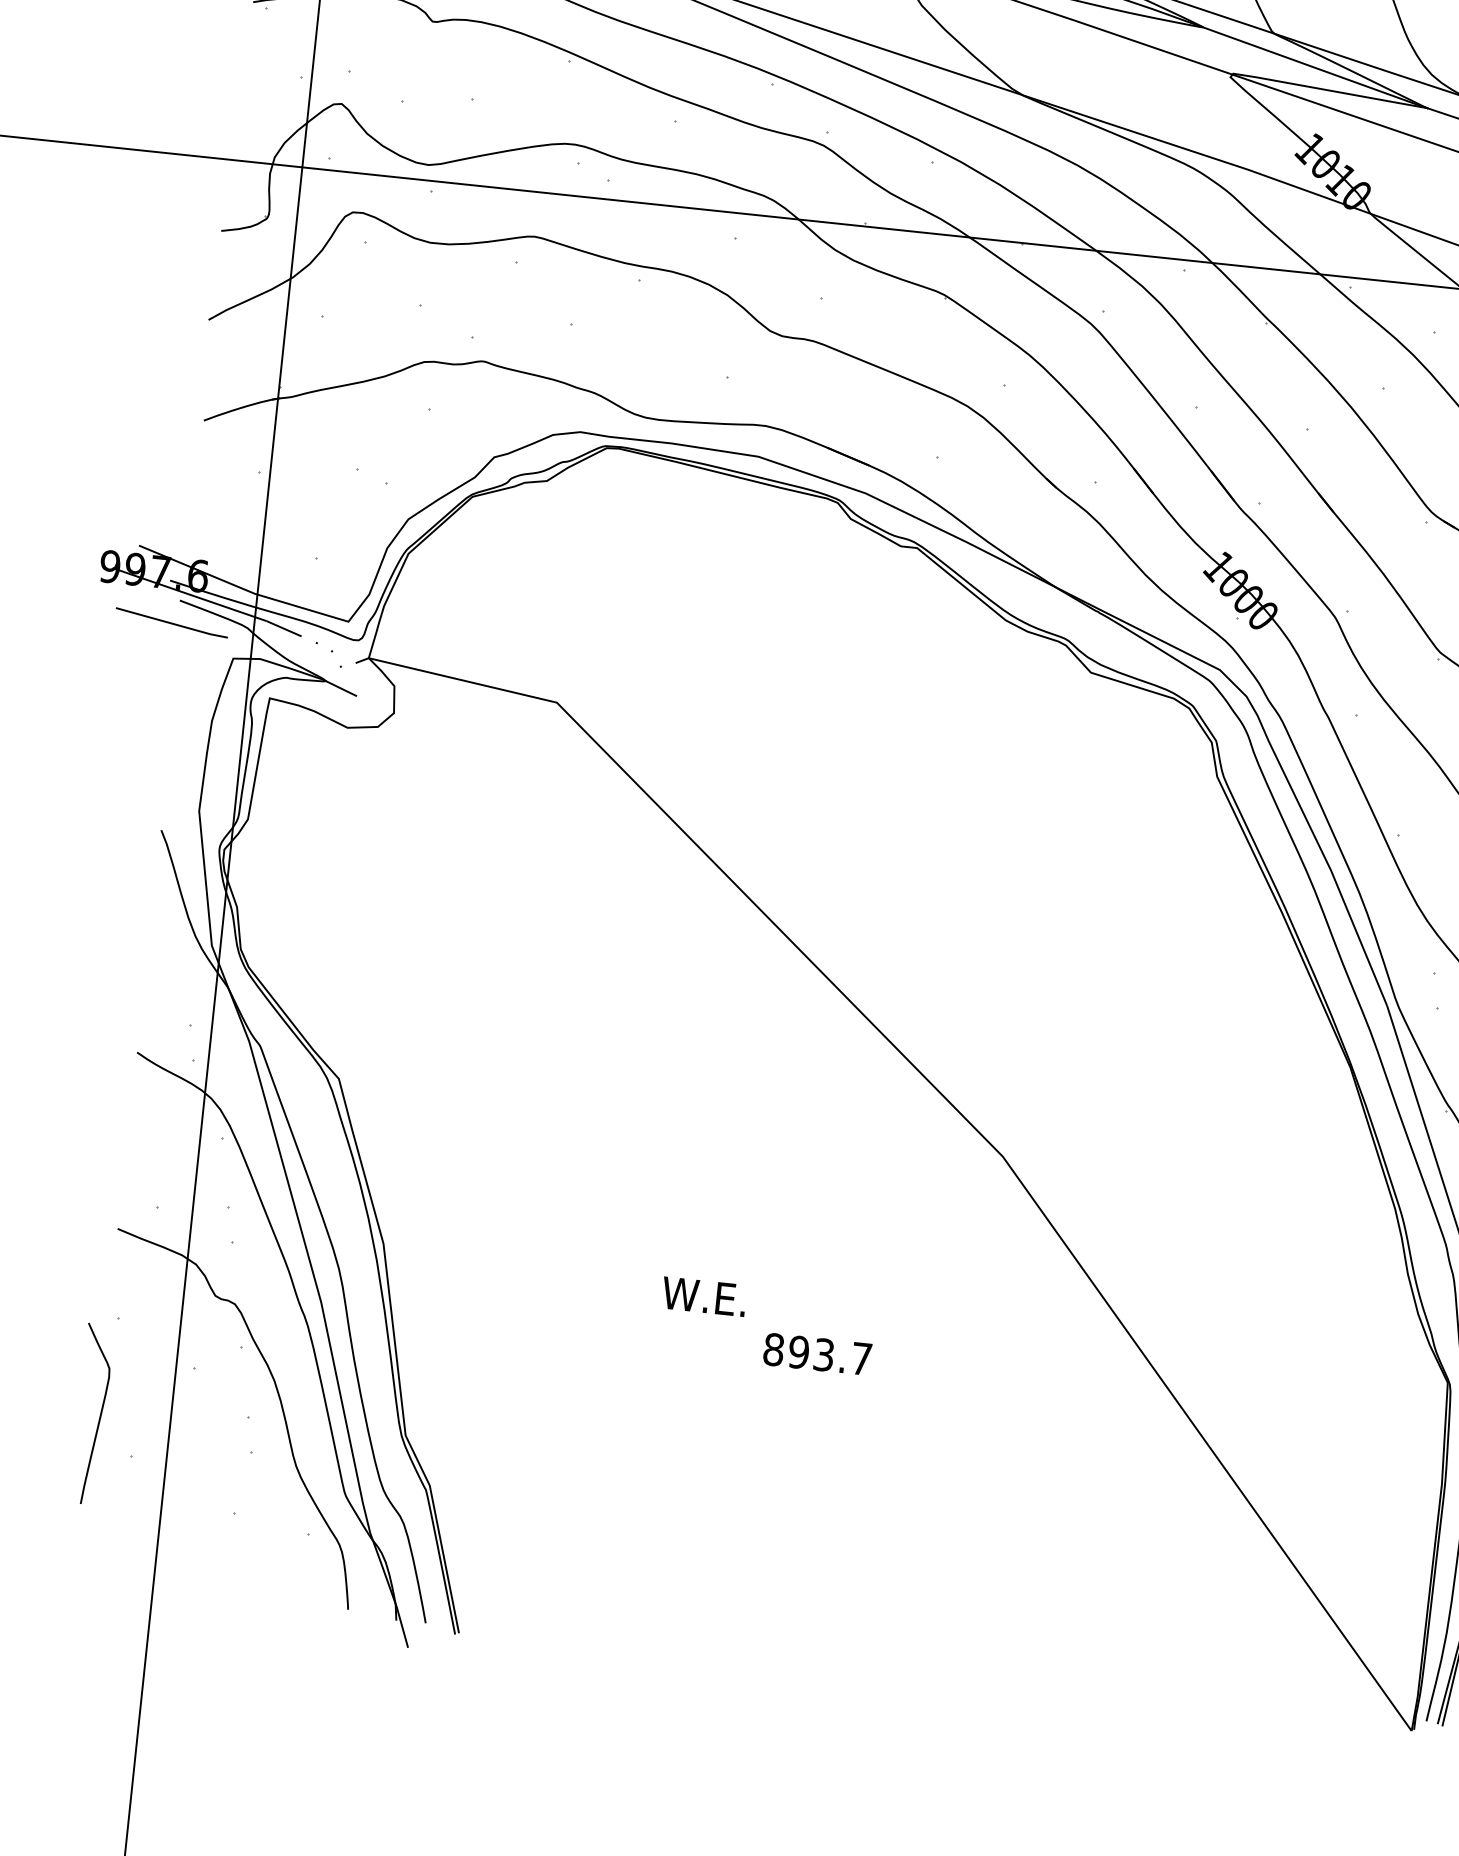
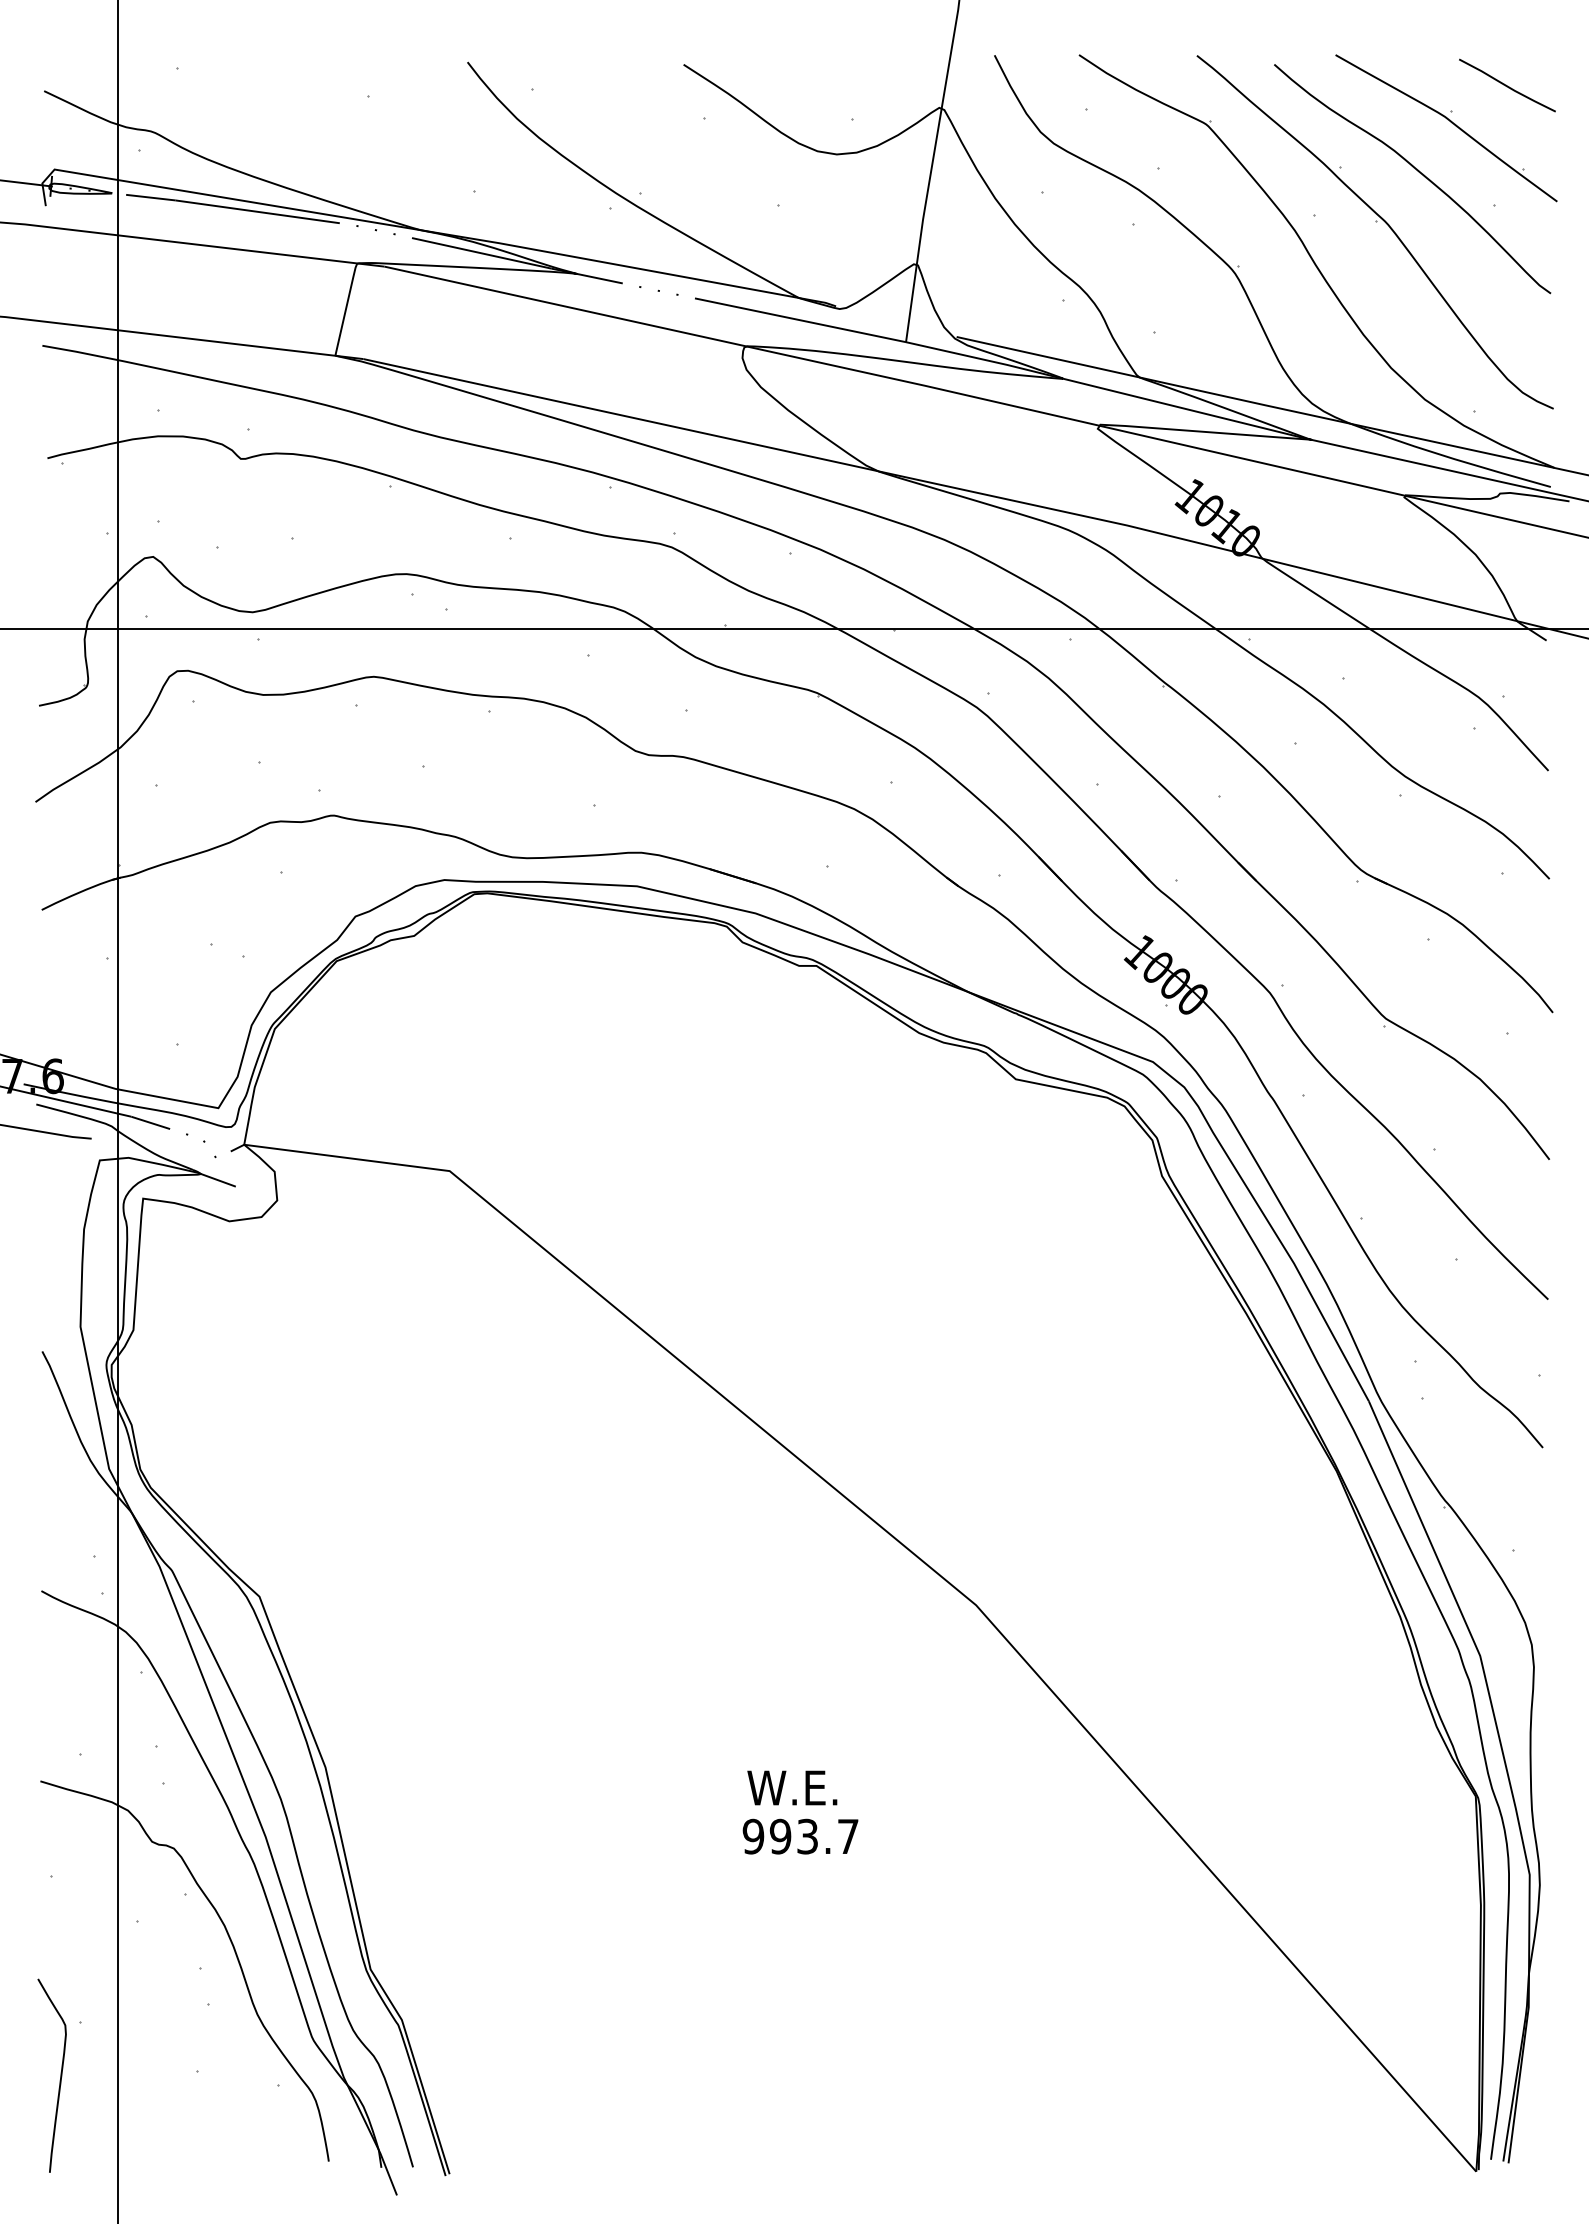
text: (704, 1296) -> (792, 1787), moved
text: (773, 1349) -> (753, 1836), 893.7 -> 993.7
curve: (100, 1414) -> (60, 2075), moved

